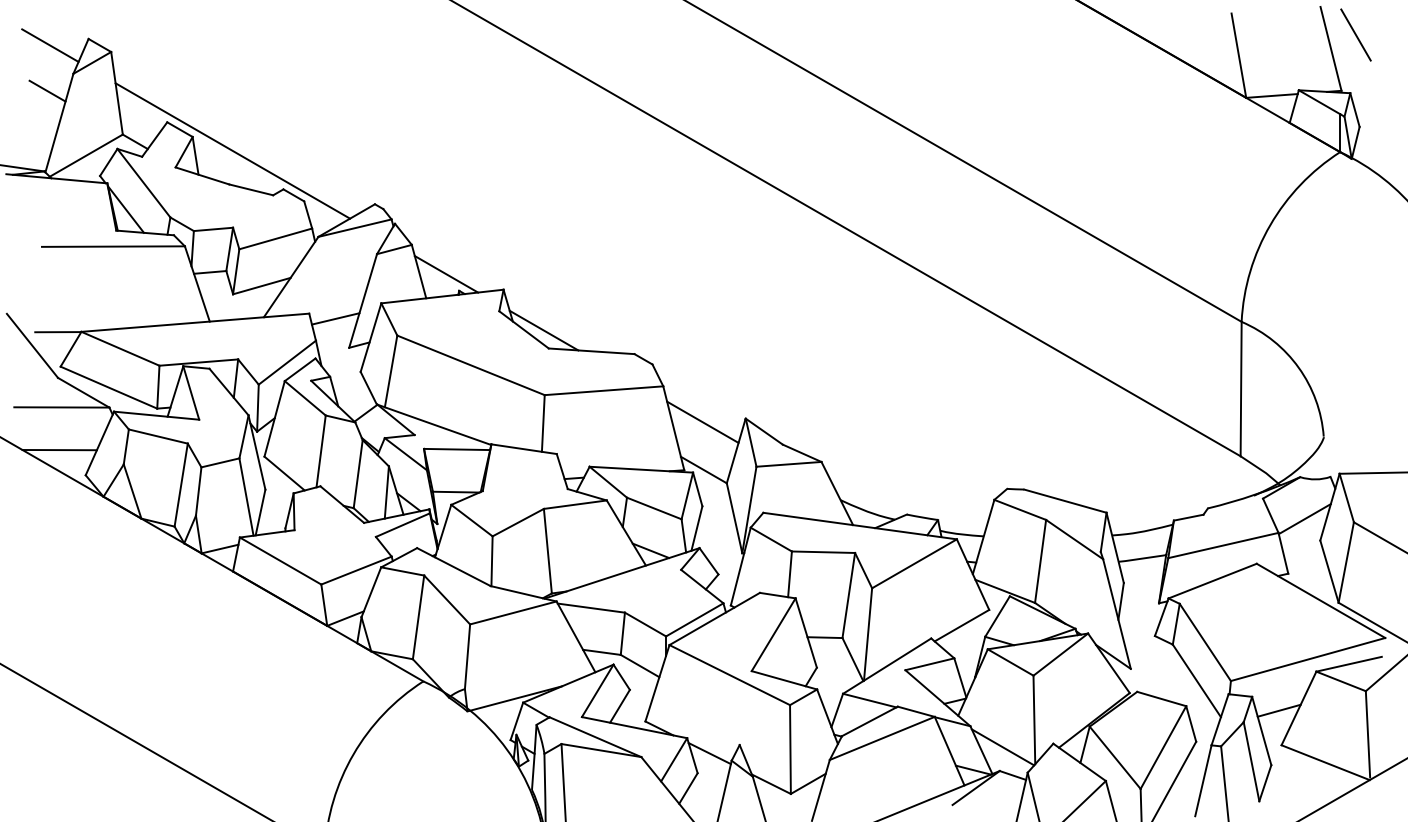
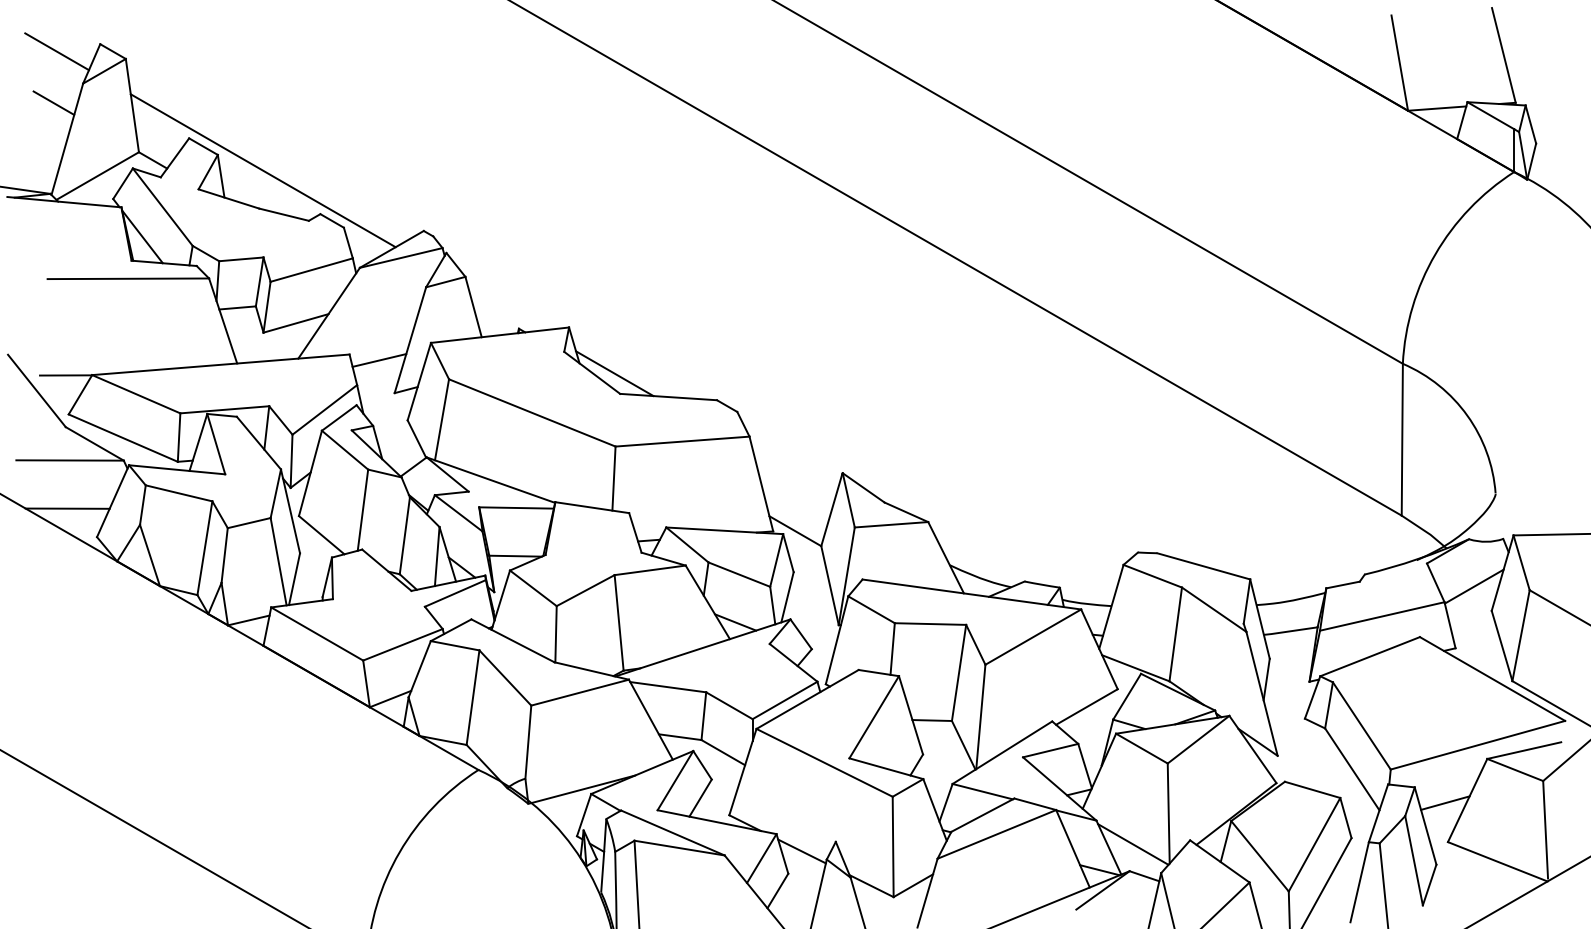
line: (1355, 34) -> (1531, 39), removed
line: (446, 273) -> (504, 309), removed
line: (702, 422) -> (793, 477), removed

